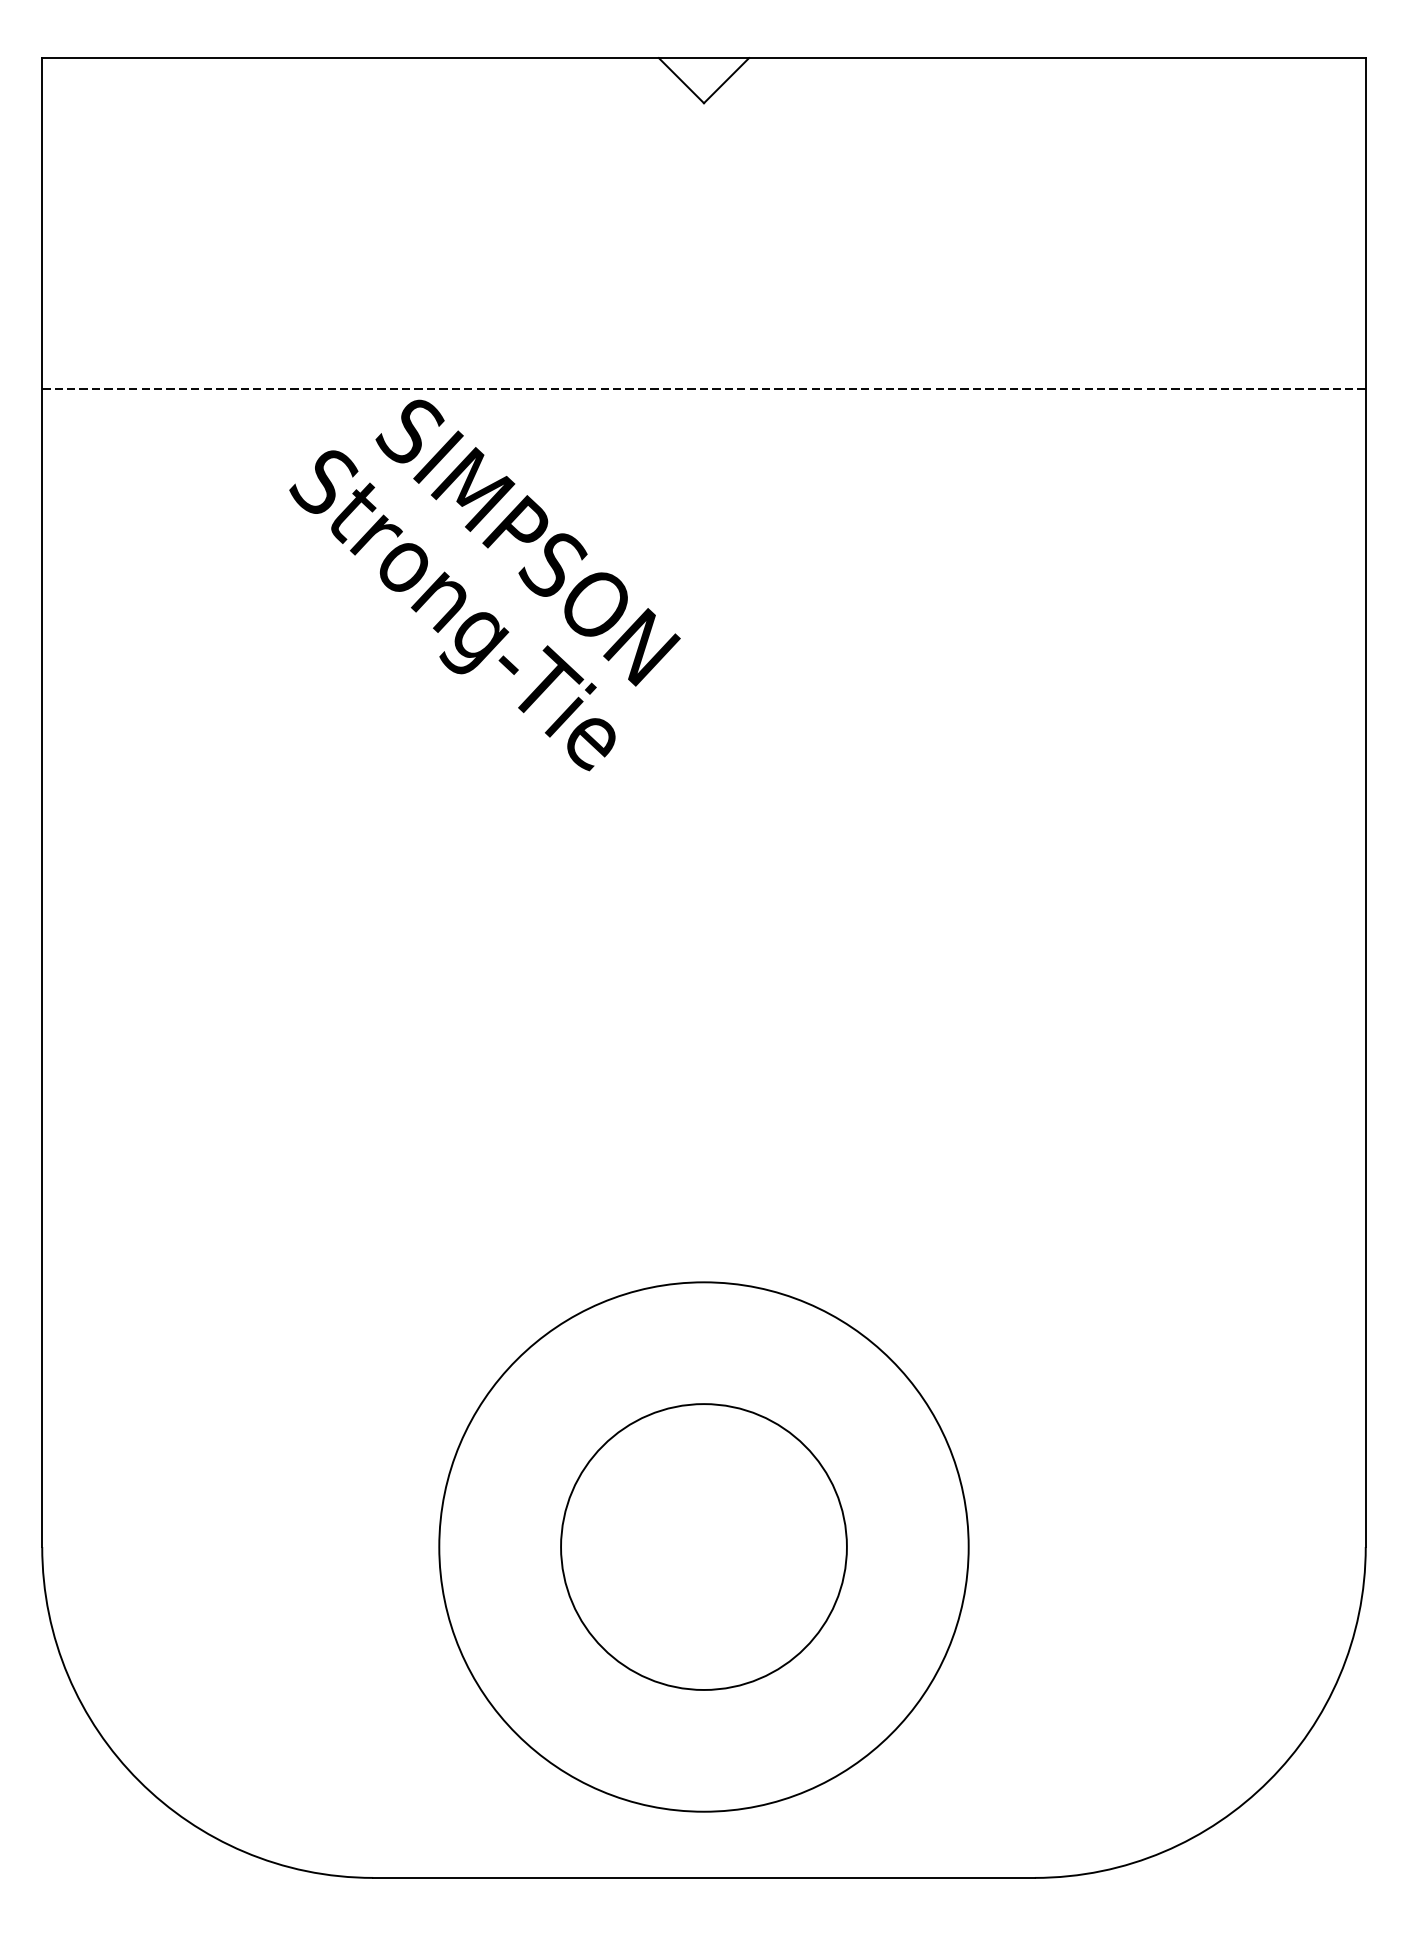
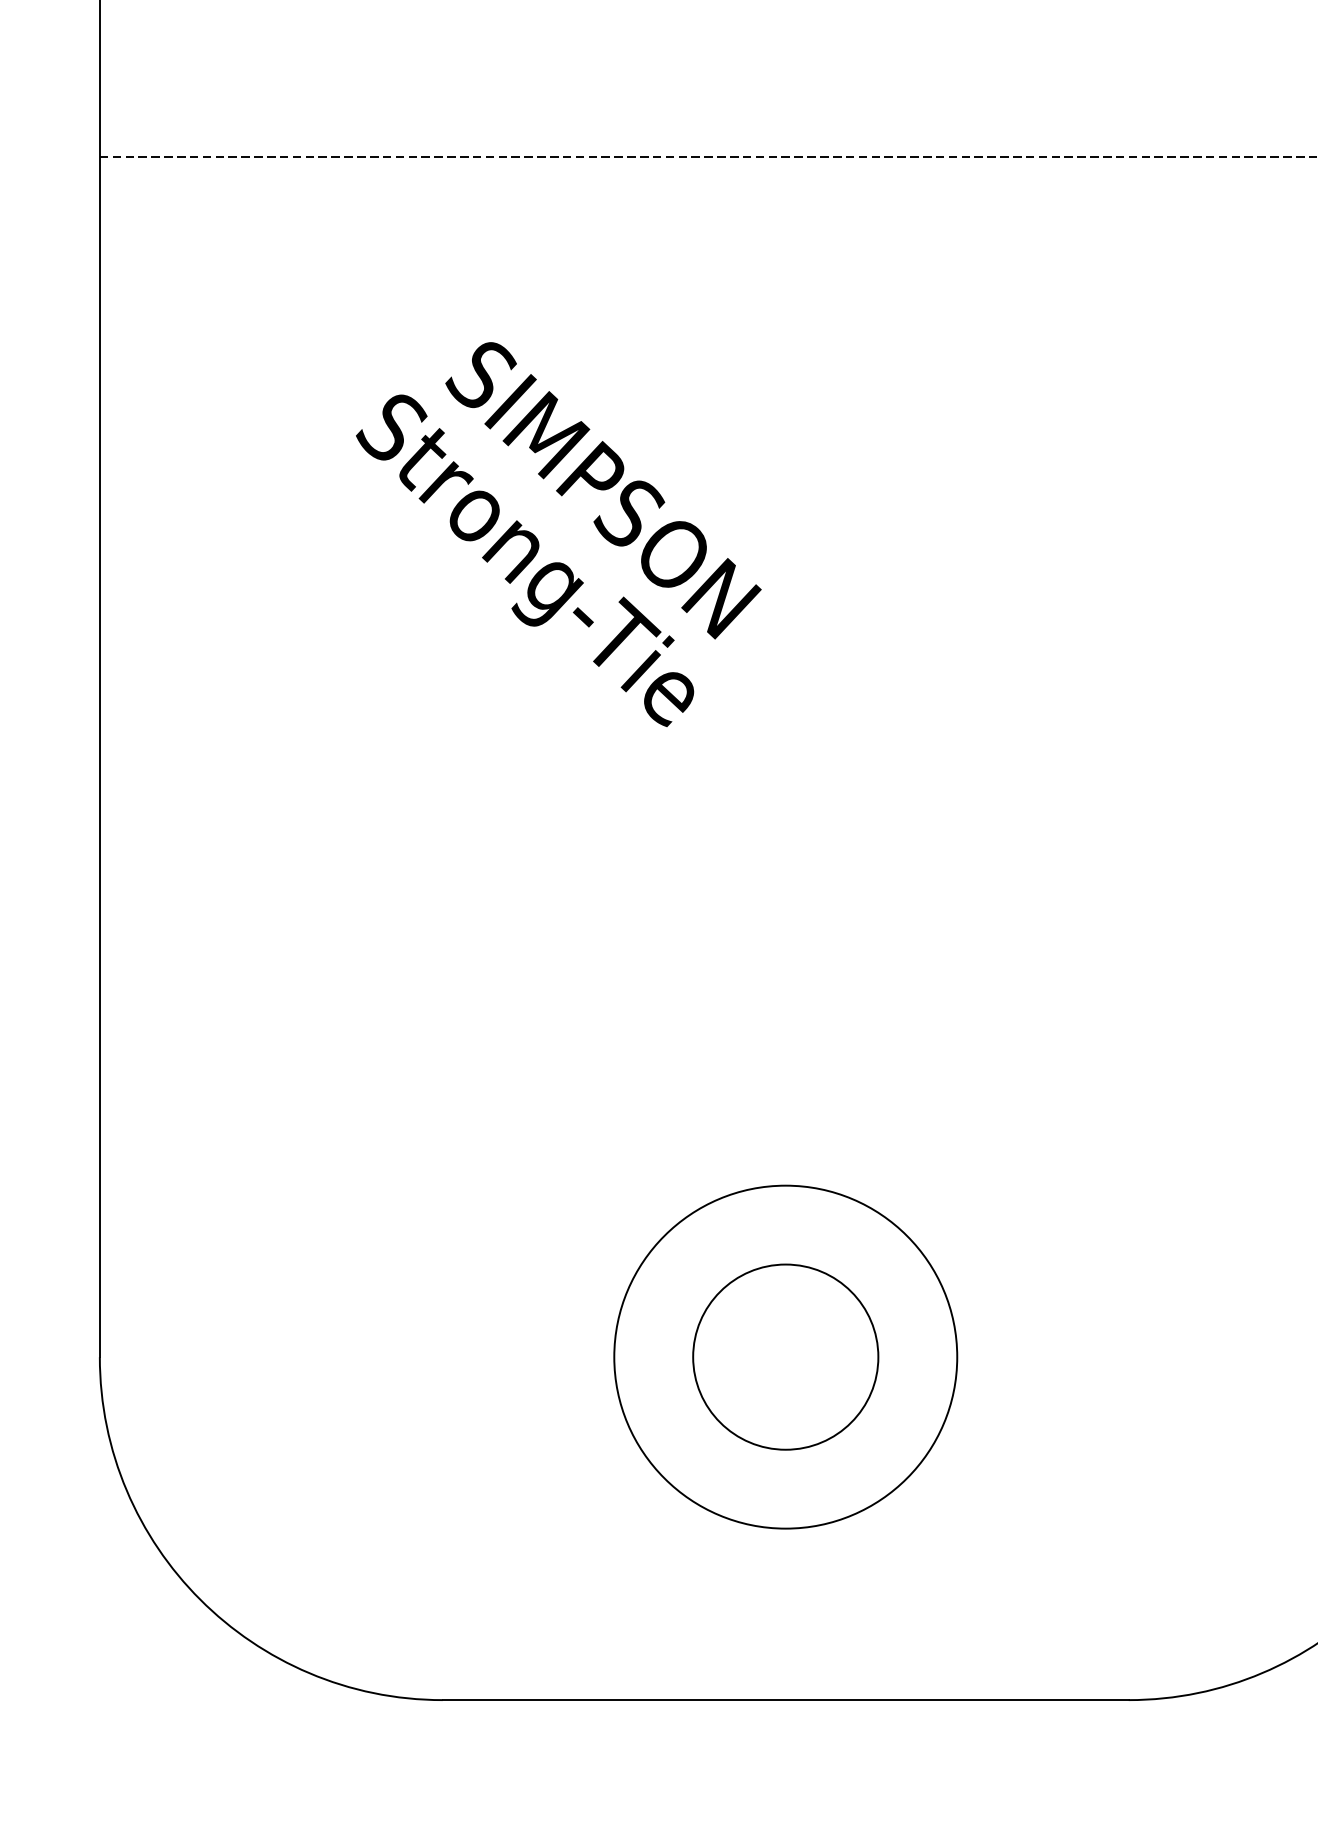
text: (484, 585) -> (558, 534), moved
circle: (703, 1546) -> (785, 1356), size x0.62
circle: (703, 1546) -> (785, 1356), size x0.62

